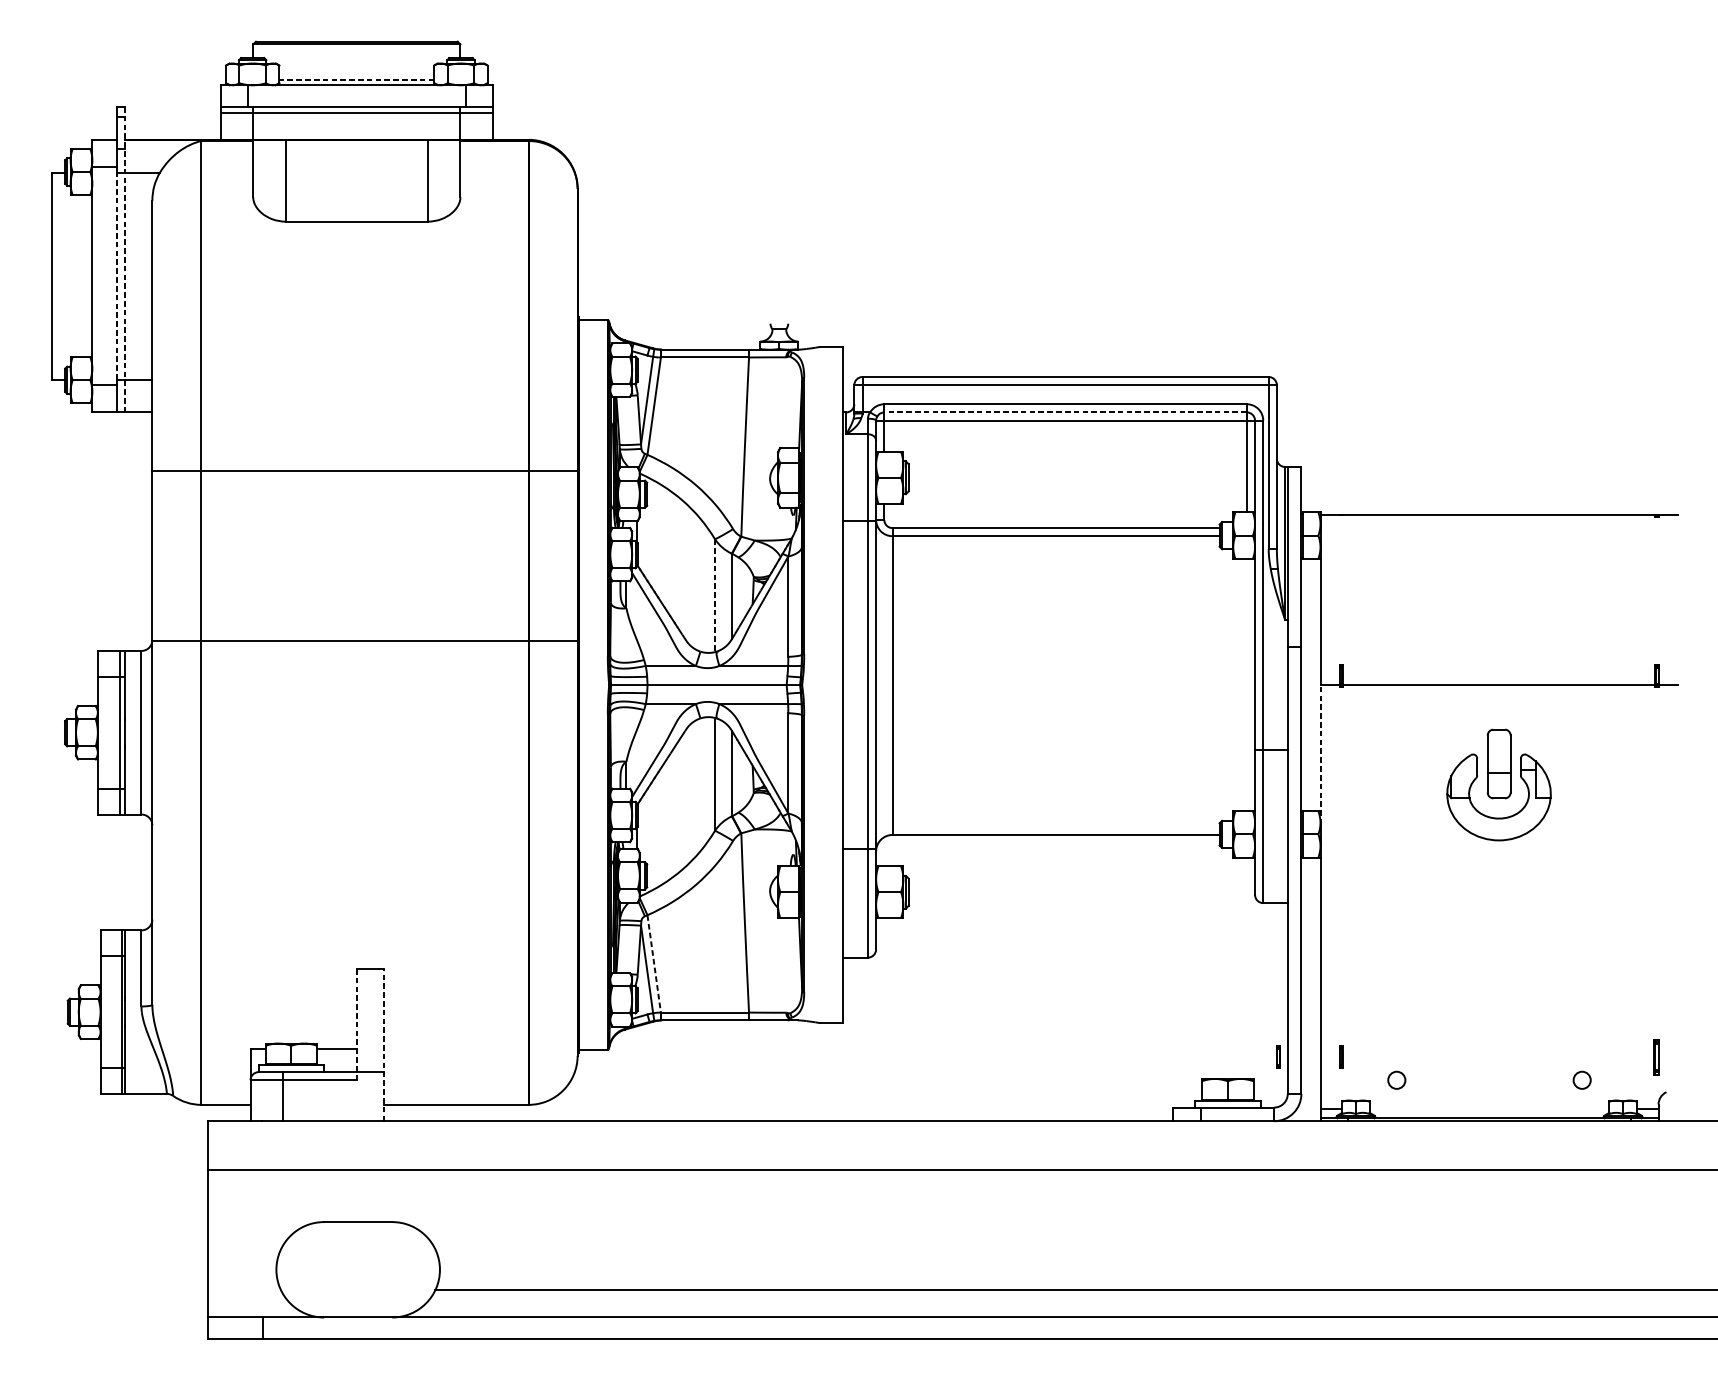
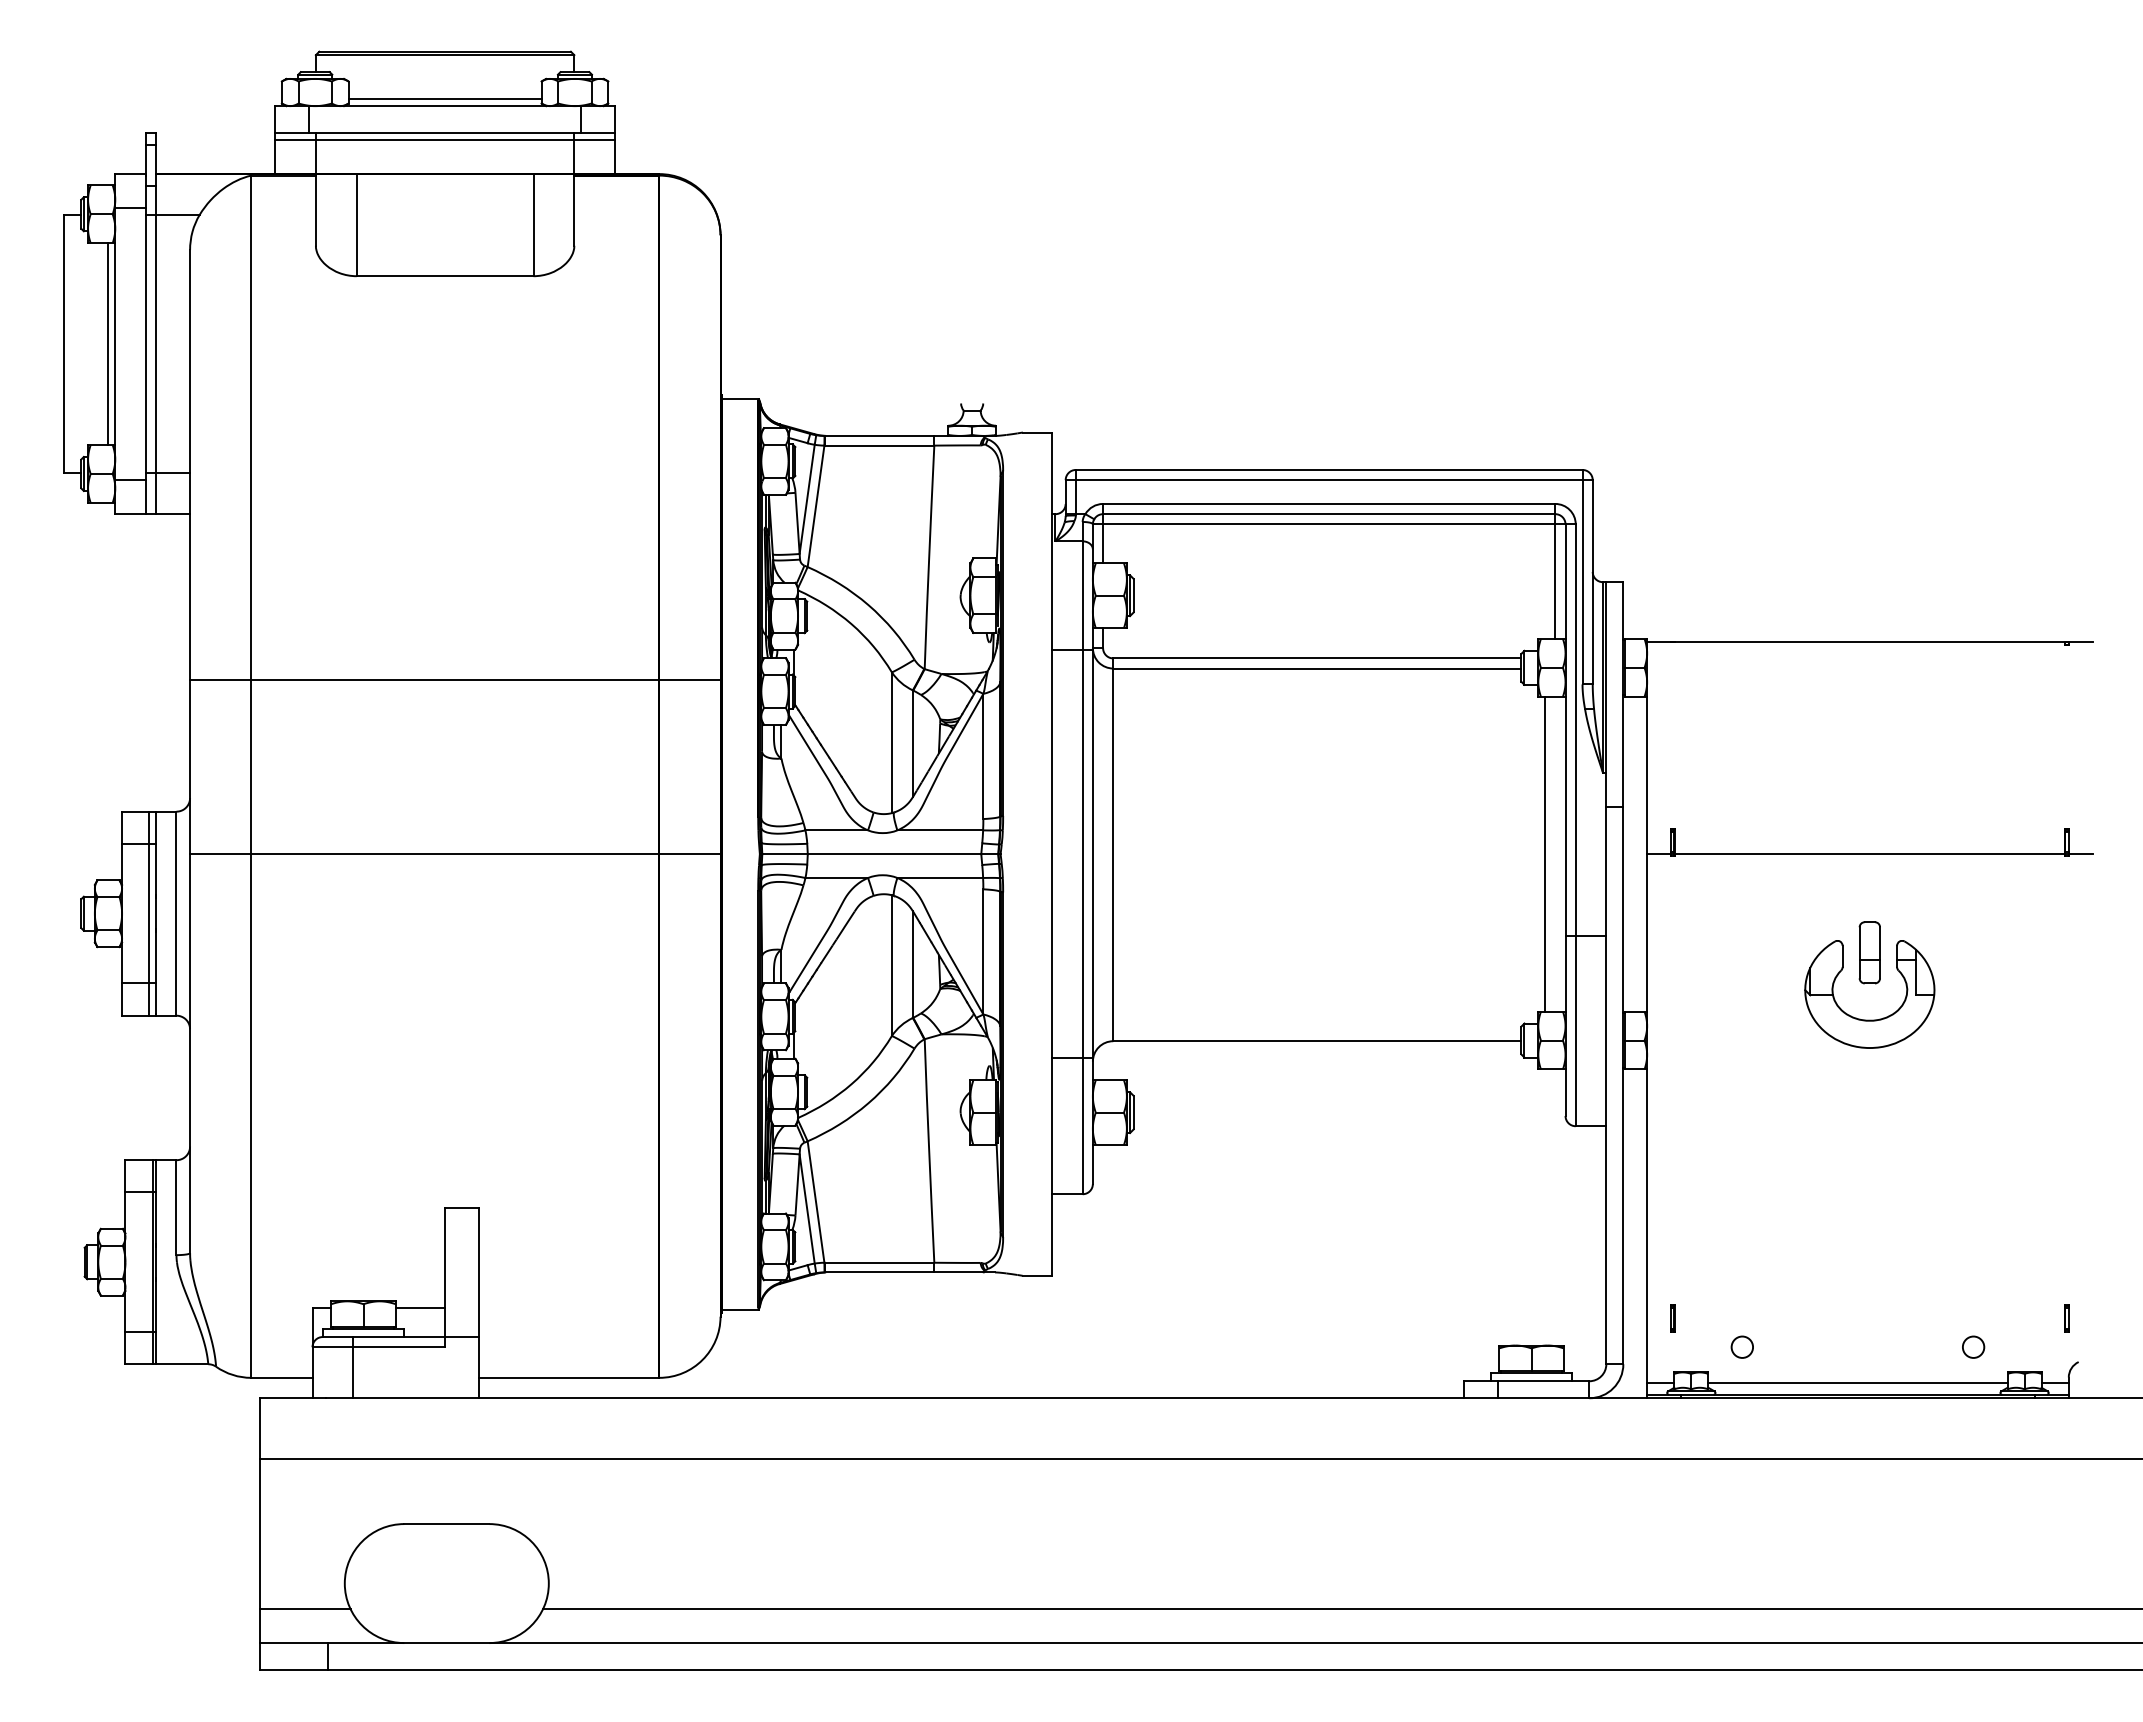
line: (356, 80) -> (444, 99), dashed -> solid
line: (125, 259) -> (156, 323), dashed -> solid
line: (116, 275) -> (145, 343), dashed -> solid
line: (86, 276) -> (108, 344), added
line: (1065, 412) -> (1328, 514), dashed -> solid
line: (365, 471) -> (455, 680), moved
line: (714, 596) -> (891, 743), dashed -> solid
line: (365, 641) -> (455, 854), moved
line: (1239, 684) -> (1545, 853), added
line: (1320, 754) -> (1647, 940), dashed -> solid
part: (1498, 763) -> (1869, 952), size x0.71
line: (654, 964) -> (816, 1202), dashed -> solid
line: (357, 1024) -> (445, 1277), dashed -> solid
line: (384, 1044) -> (479, 1302), dashed -> solid
part: (1278, 1057) -> (1594, 1318), removed
part: (1656, 1057) -> (2066, 1318), size x0.62
line: (1489, 1108) -> (1857, 1382), added
line: (244, 1290) -> (304, 1609), added

